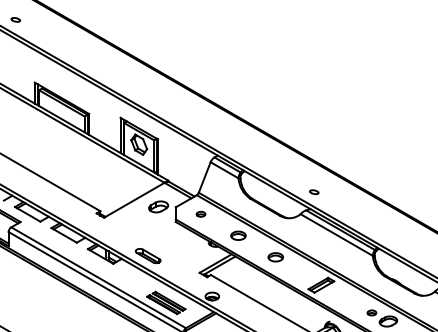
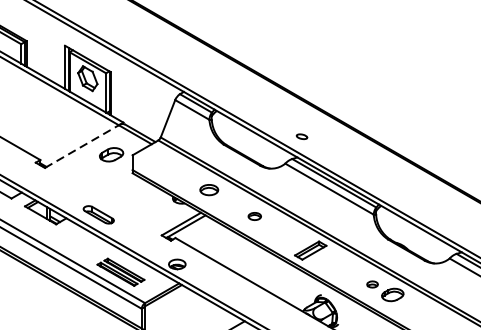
line: (134, 200) -> (82, 146), solid -> dashed
part: (200, 213) -> (162, 162), removed
part: (275, 257) -> (254, 216), size x0.7

